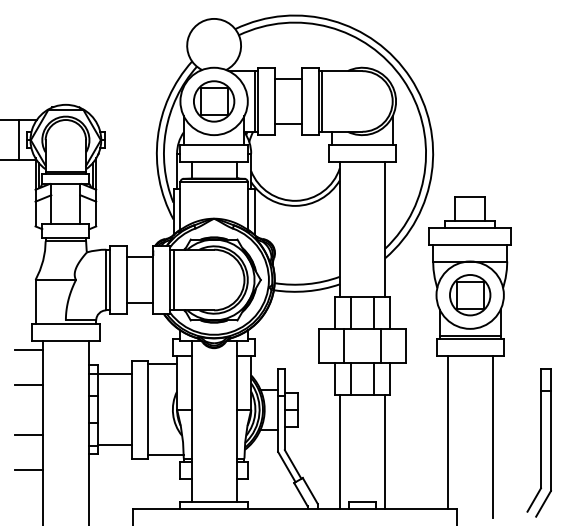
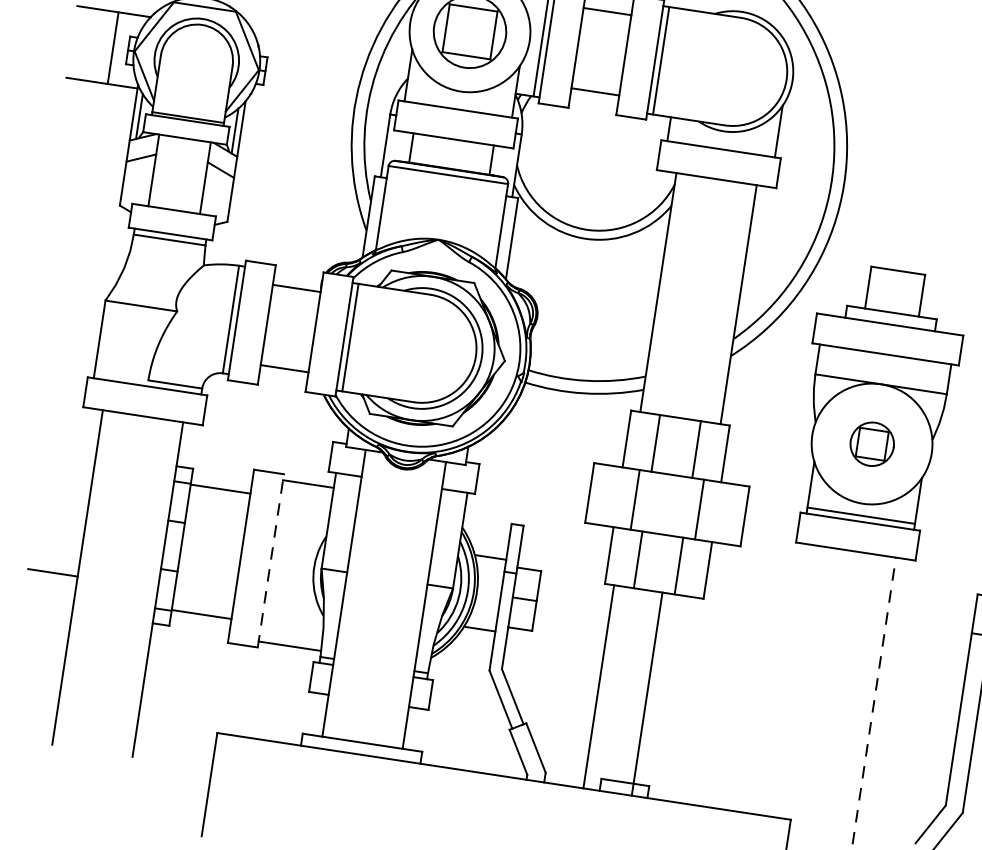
part: (470, 295) -> (872, 444), size x0.6
line: (29, 349) -> (76, 422), removed
line: (29, 384) -> (66, 484), removed
line: (148, 409) -> (271, 560), solid -> dashed
line: (447, 432) -> (795, 681), removed
line: (492, 436) -> (873, 700), solid -> dashed
line: (385, 451) -> (648, 693), moved
line: (29, 469) -> (43, 634), removed

